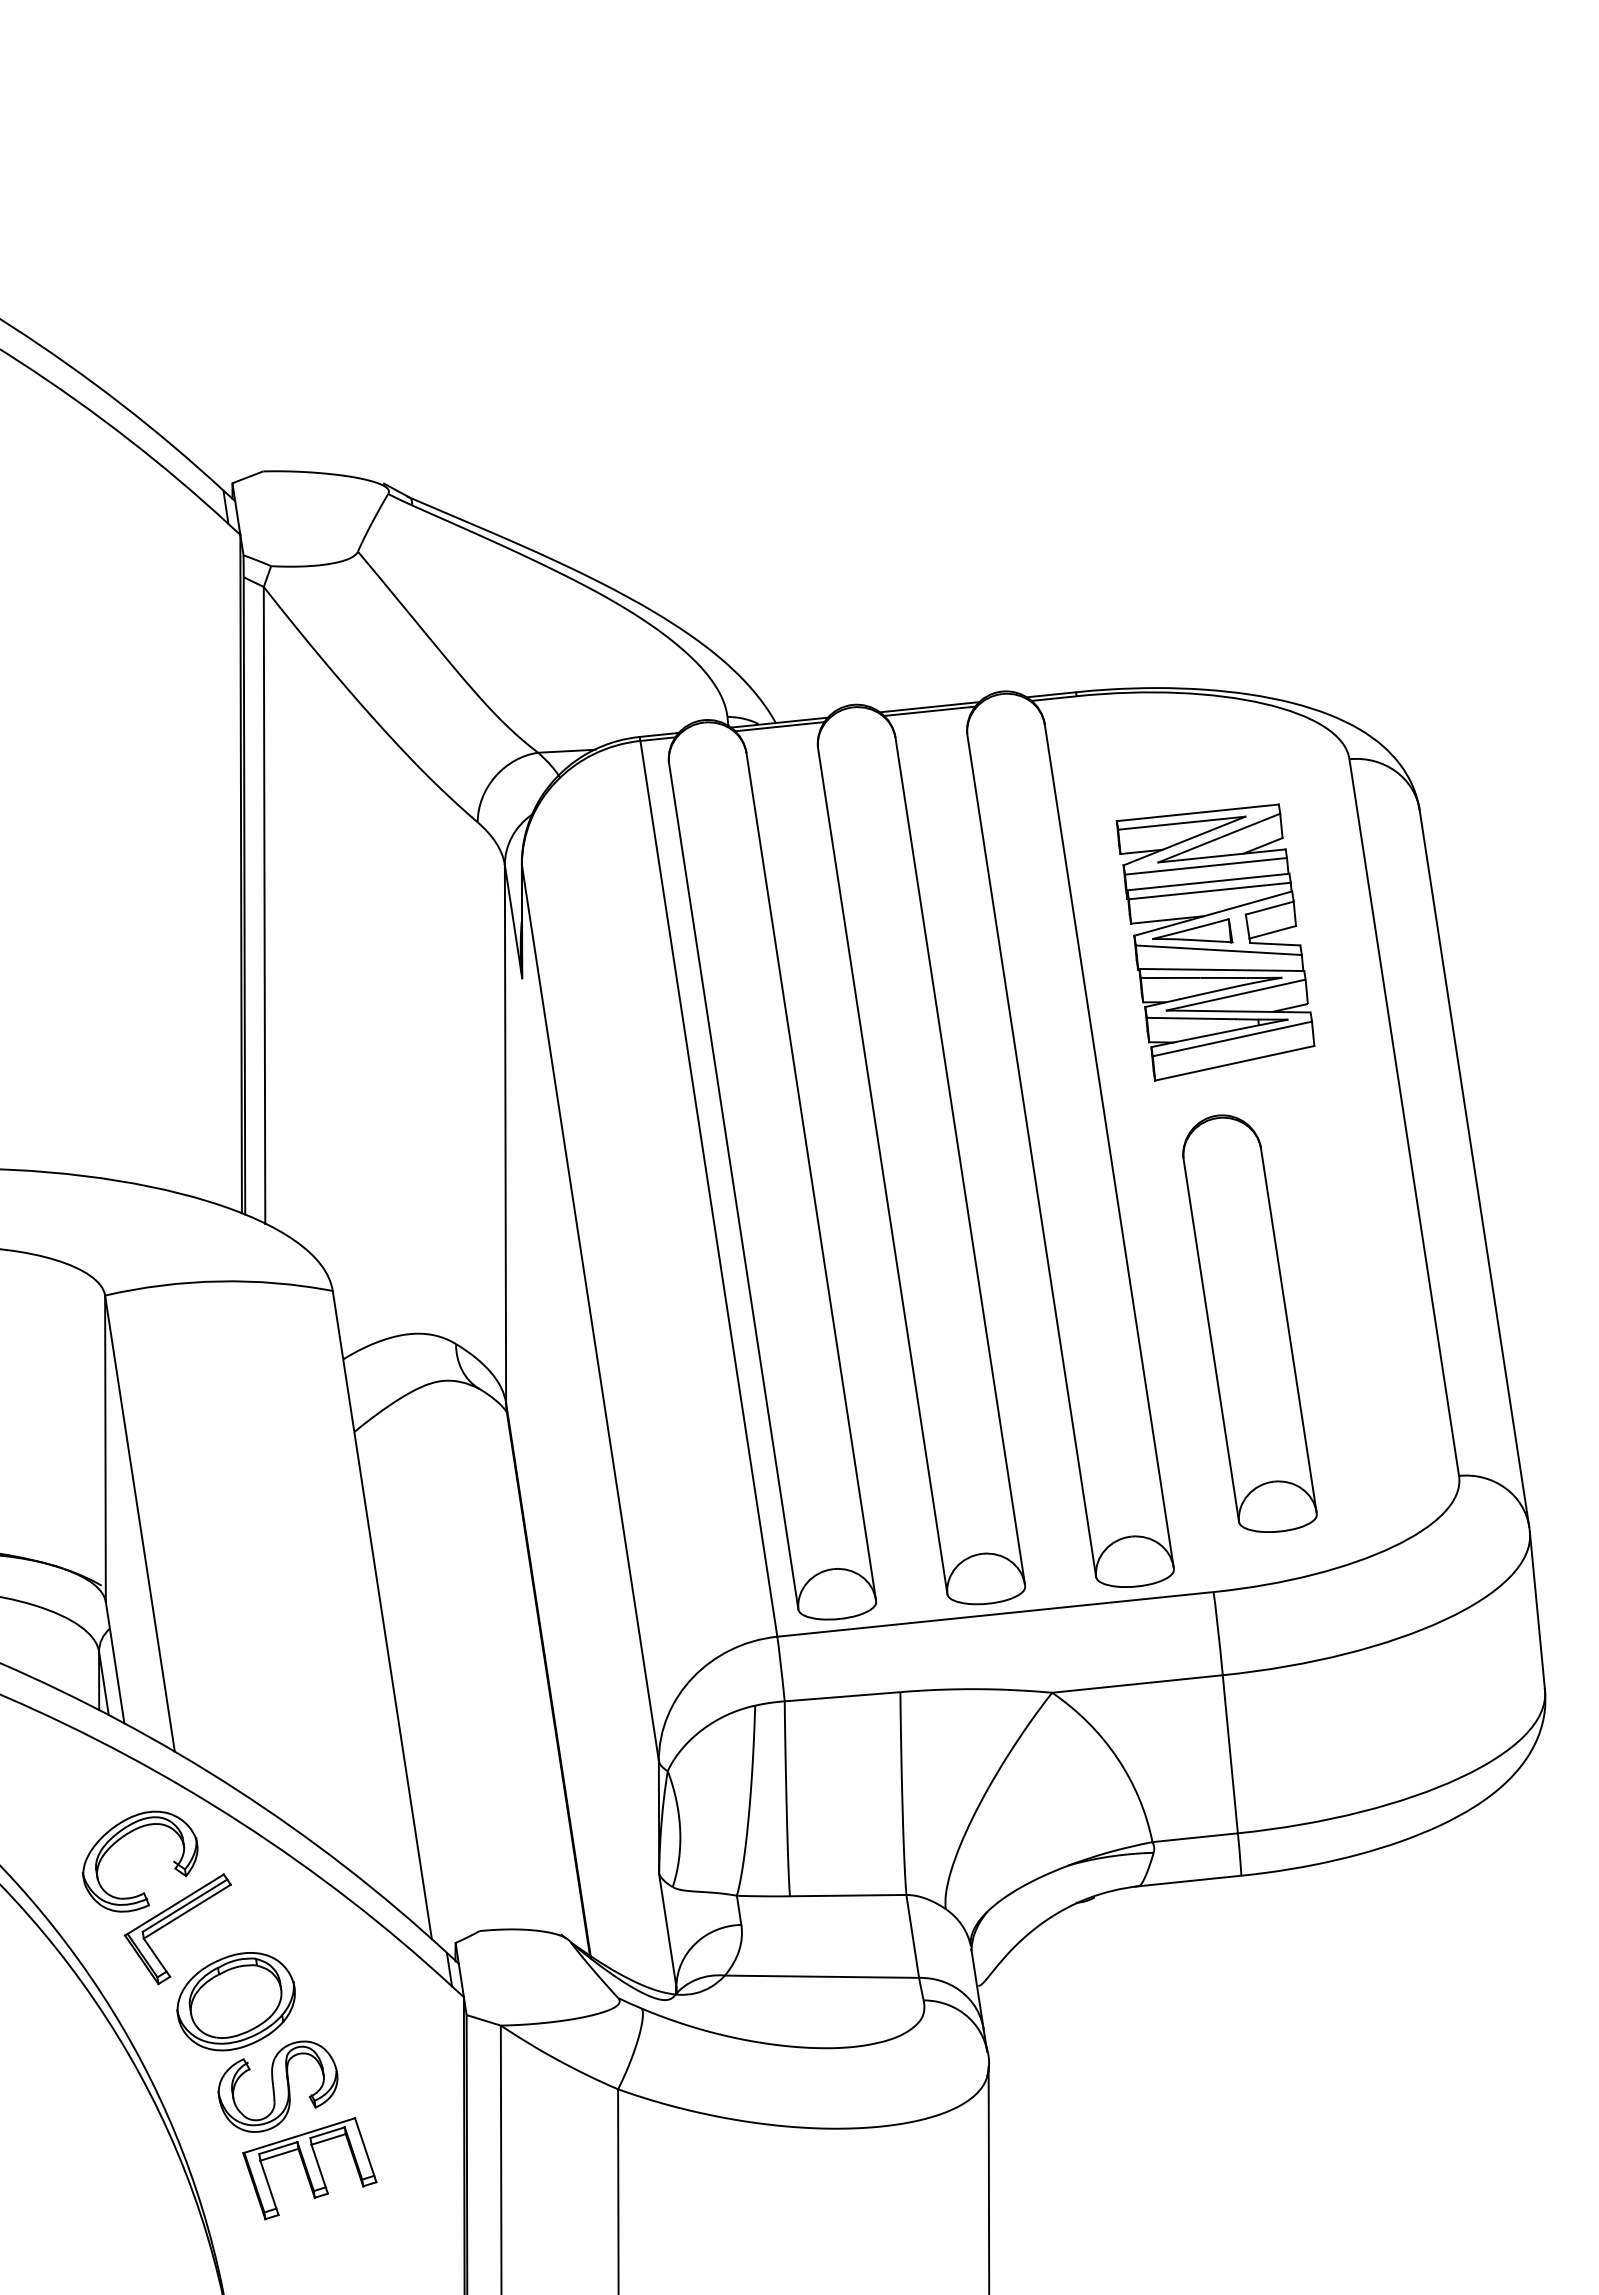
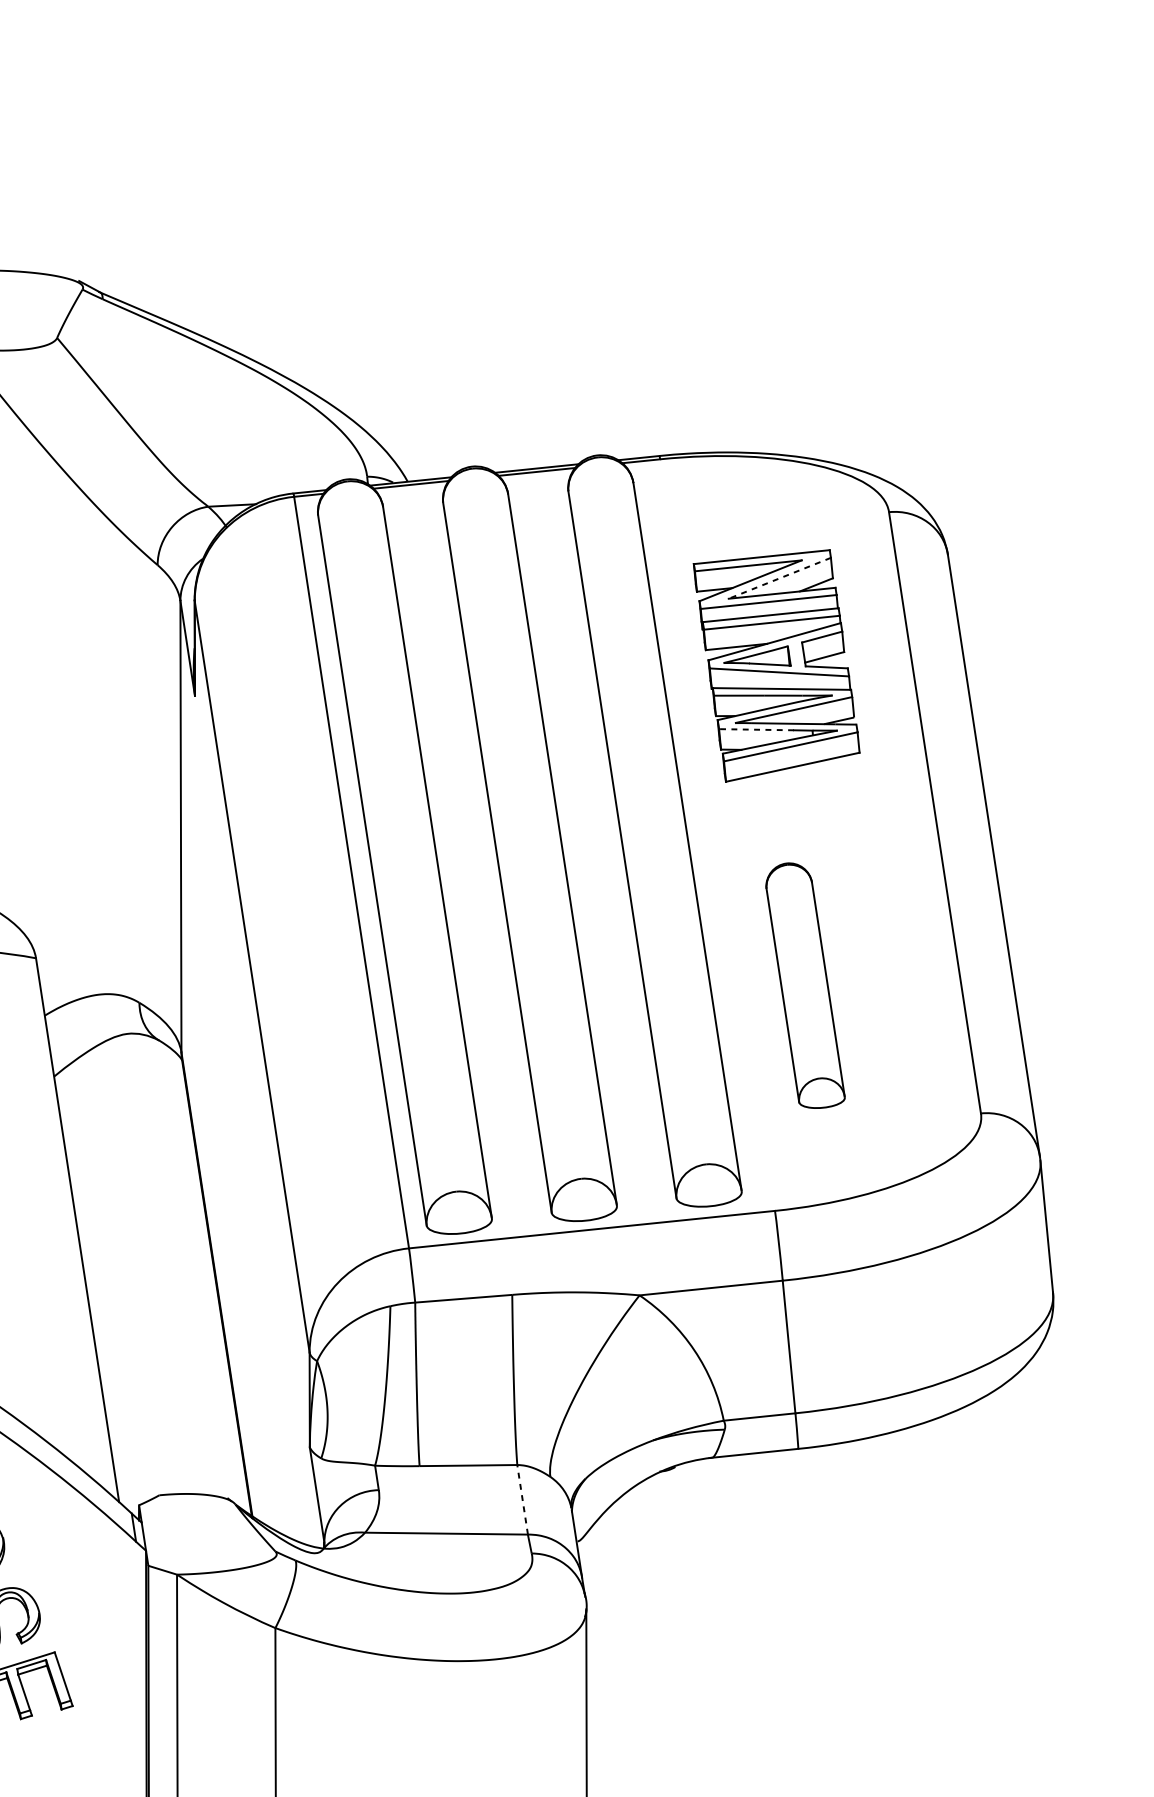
line: (1219, 838) -> (779, 578), solid -> dashed
line: (1191, 1018) -> (756, 729), solid -> dashed
part: (1249, 1323) -> (805, 985), size x0.7
line: (912, 1936) -> (522, 1499), solid -> dashed

